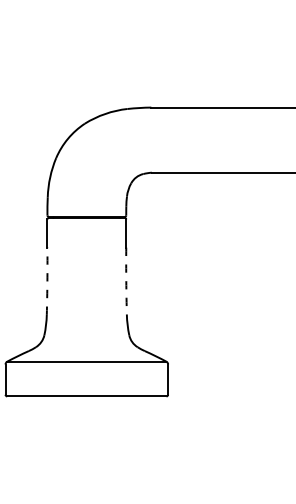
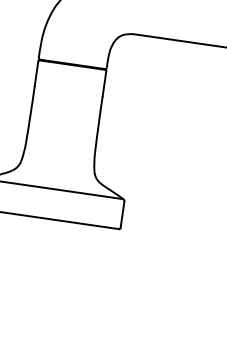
arc: (47, 281) -> (30, 115), dashed -> solid
arc: (126, 281) -> (98, 125), dashed -> solid

